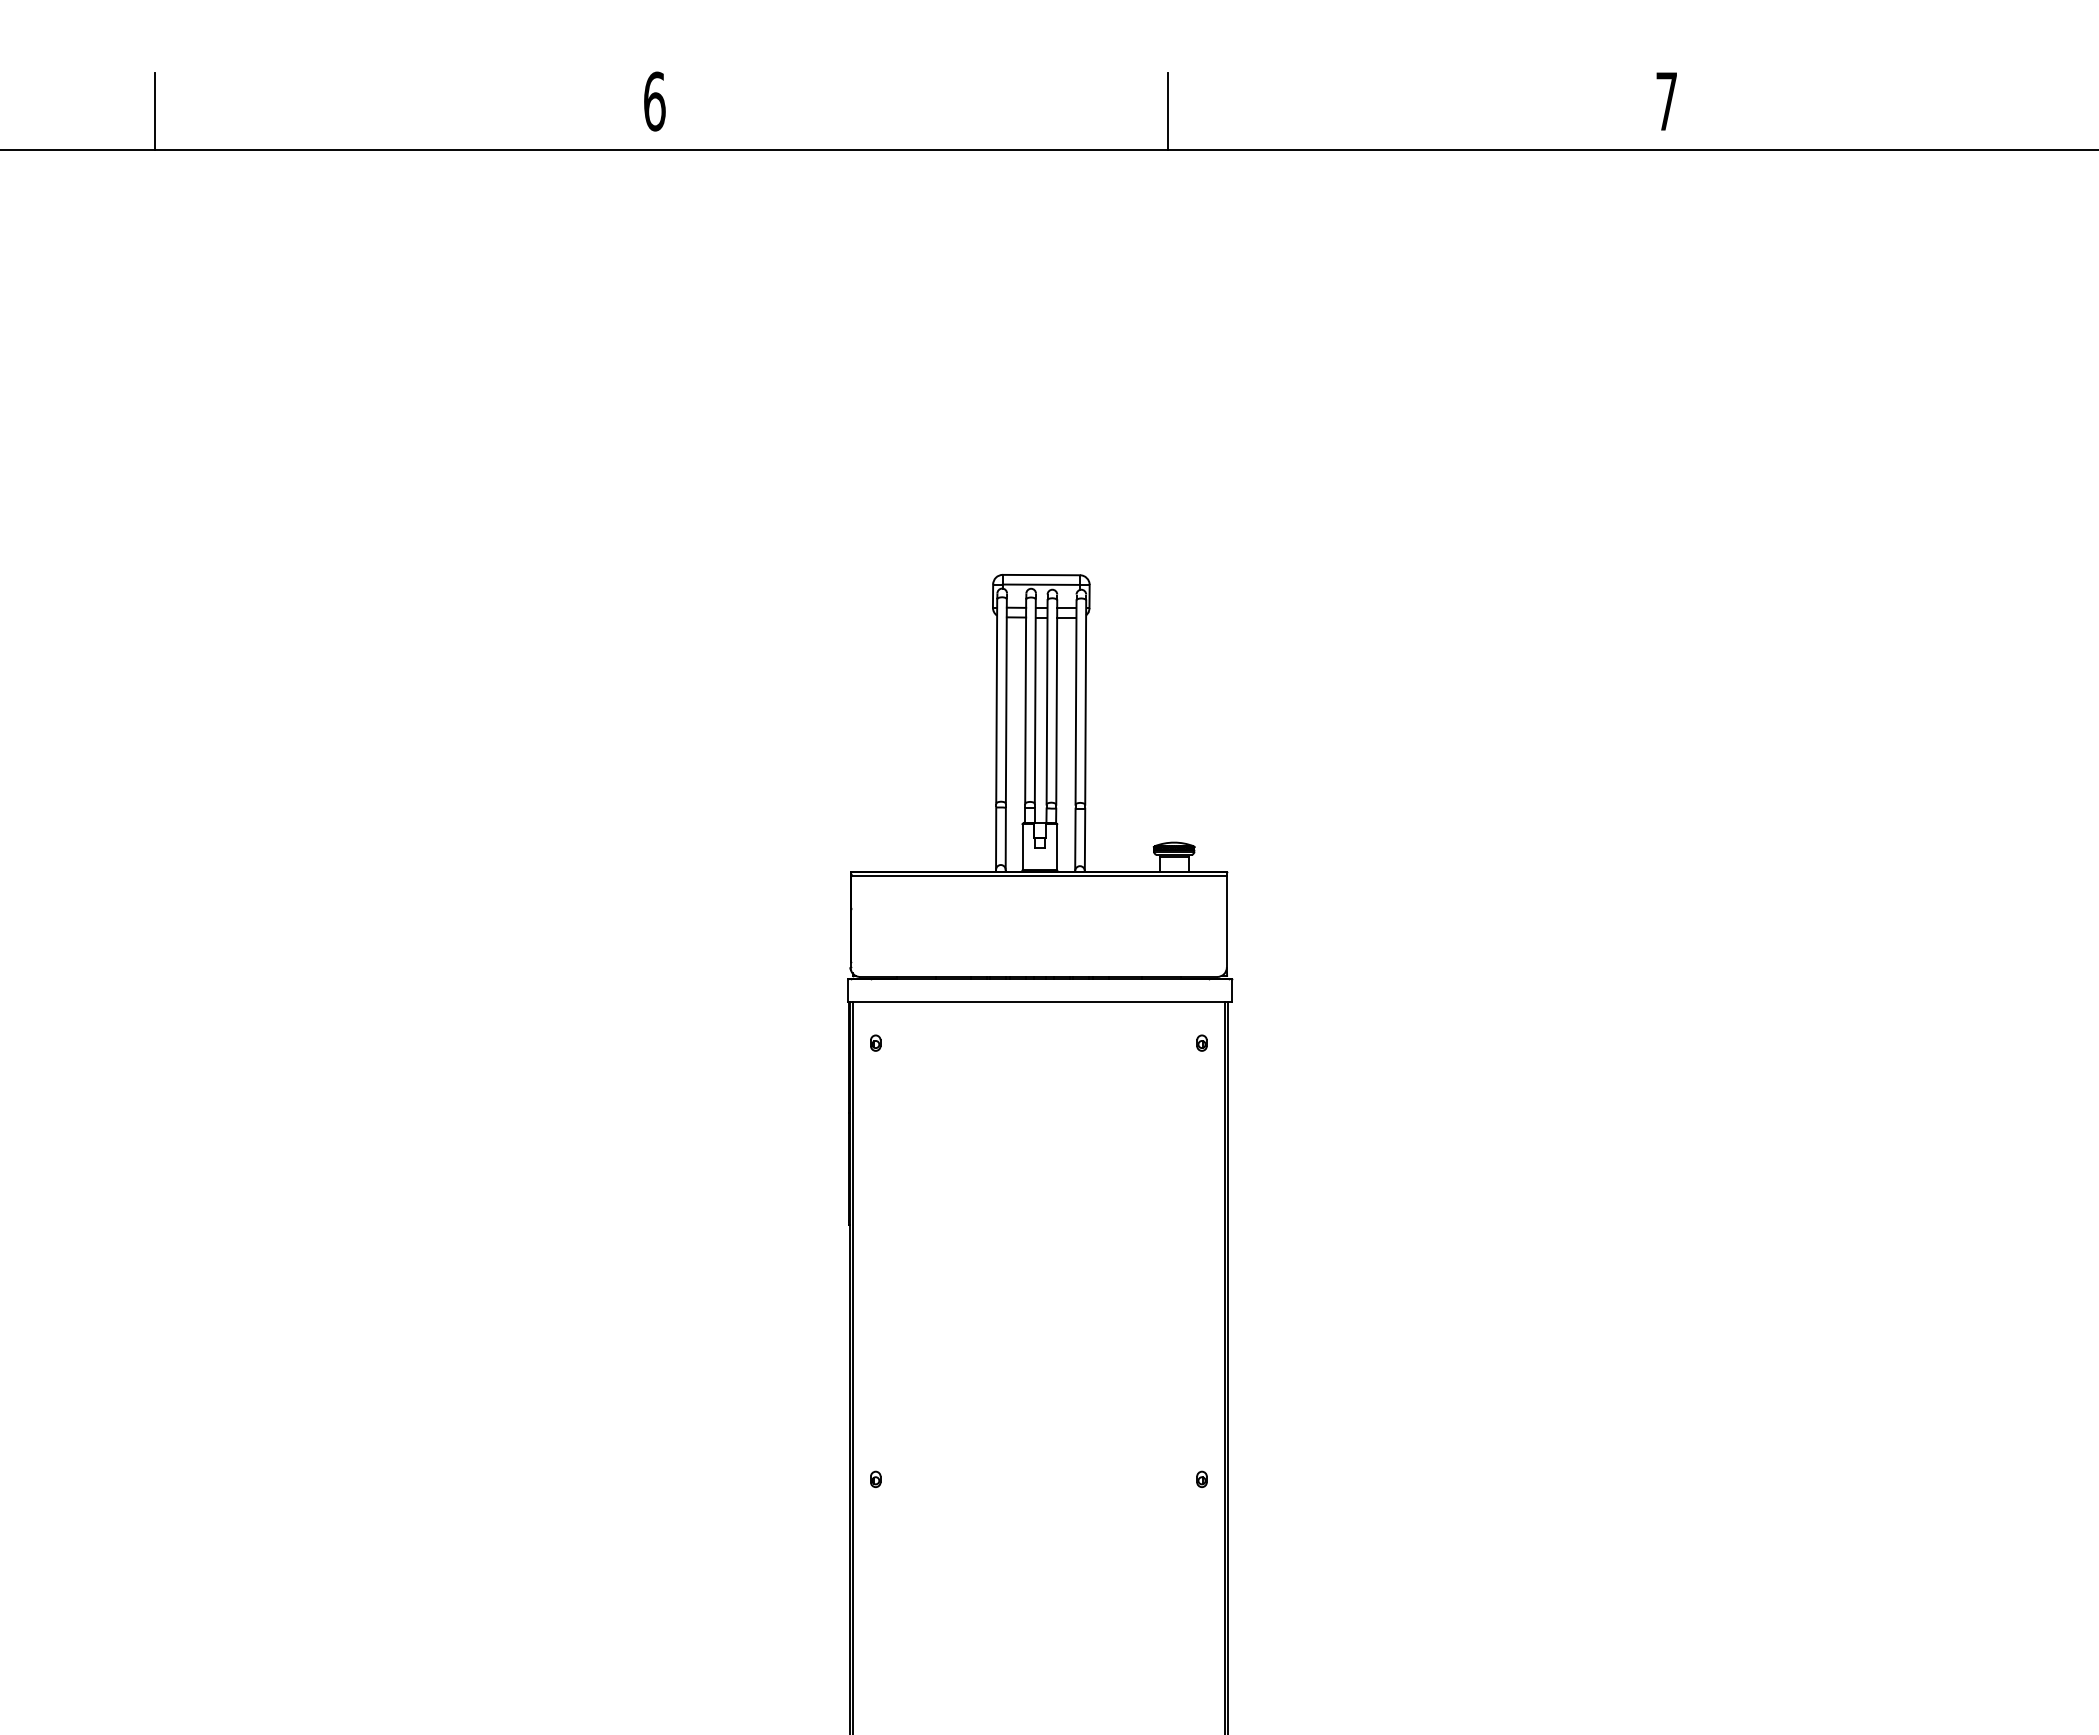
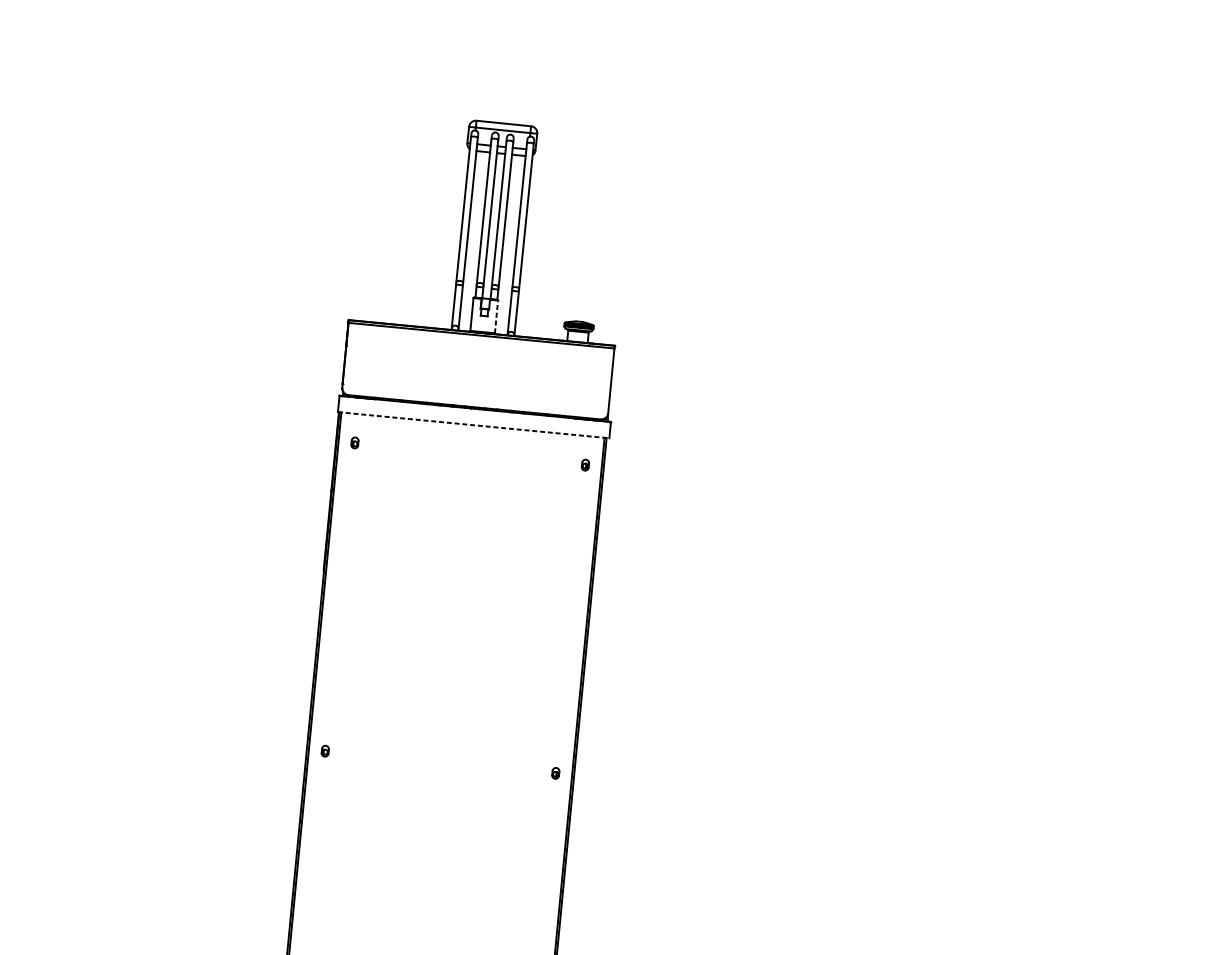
line: (1057, 846) -> (496, 316), solid -> dashed
line: (1040, 1002) -> (474, 425), solid -> dashed

